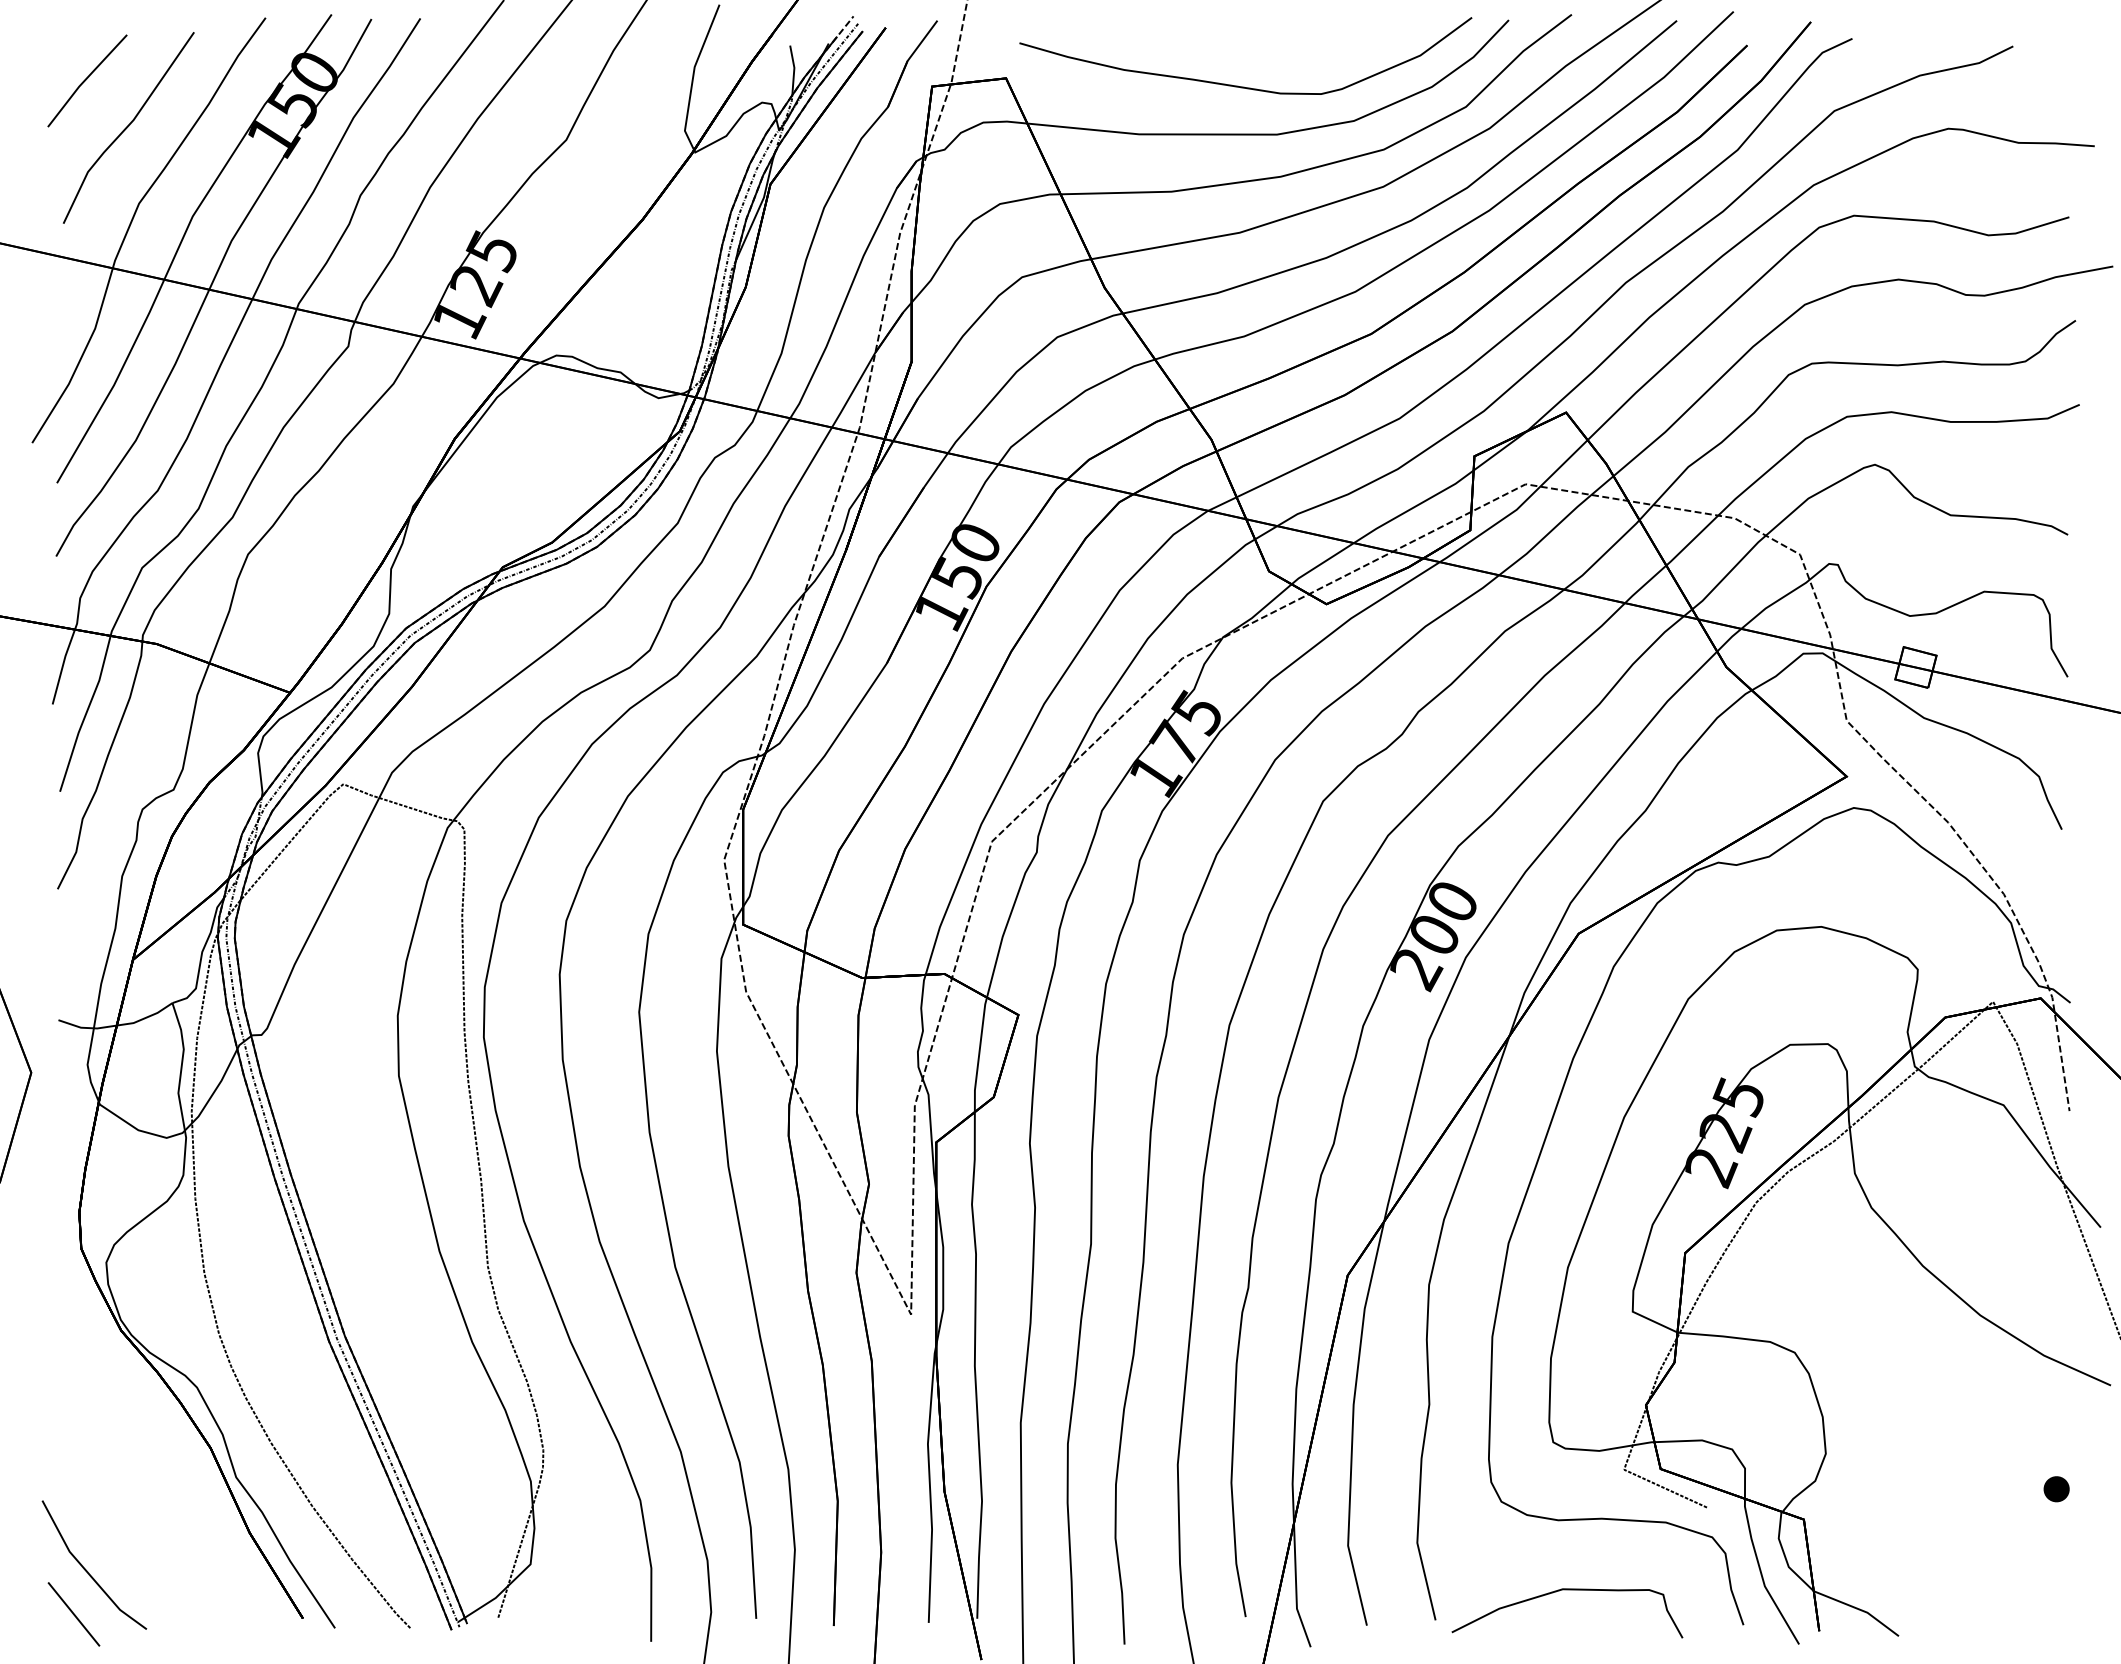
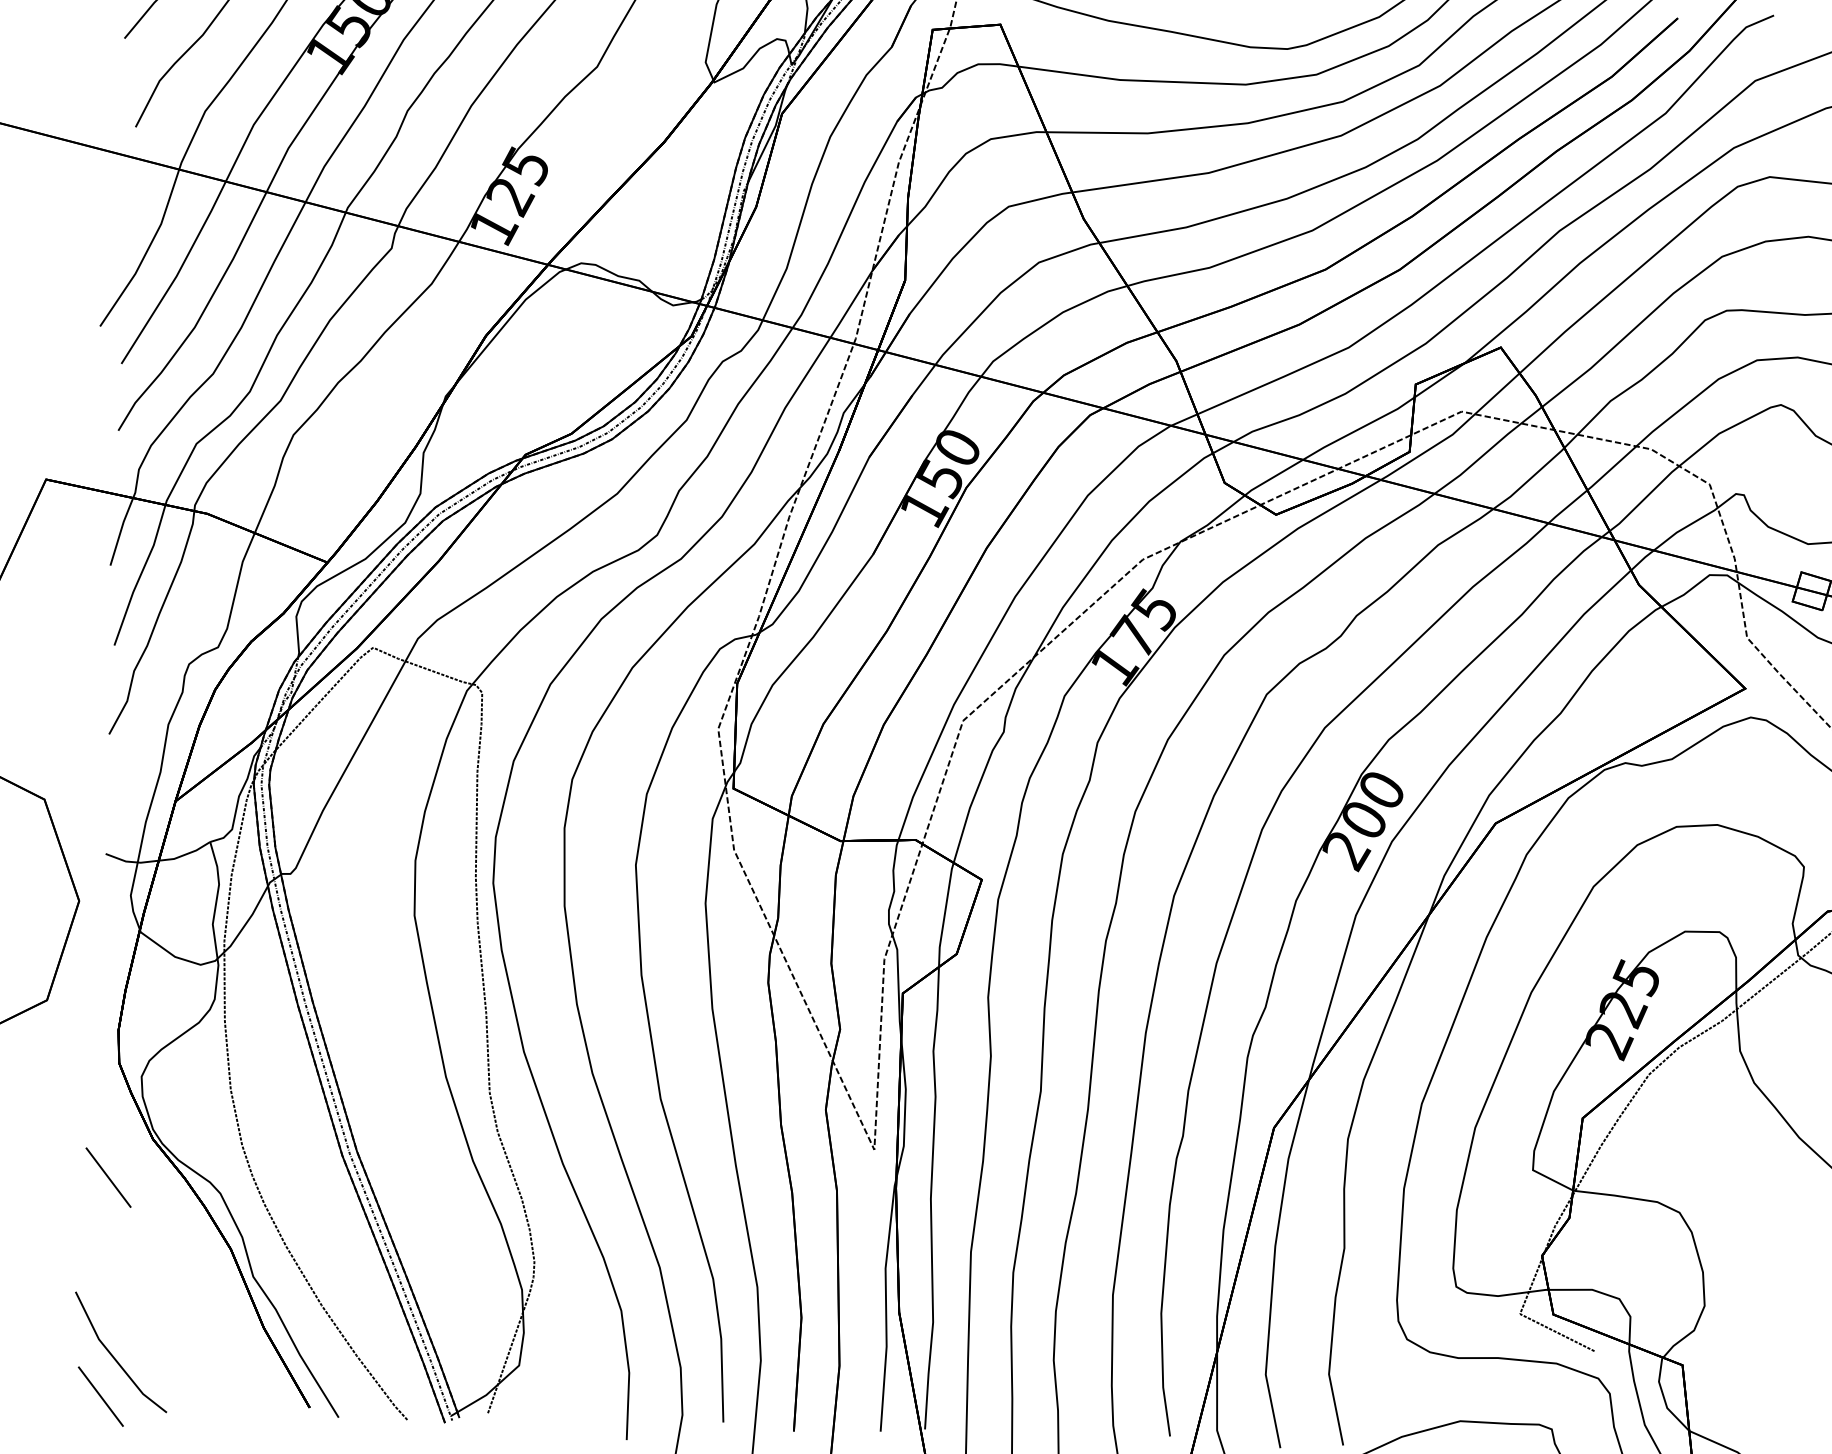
line: (73, 1374) -> (108, 1177), added

